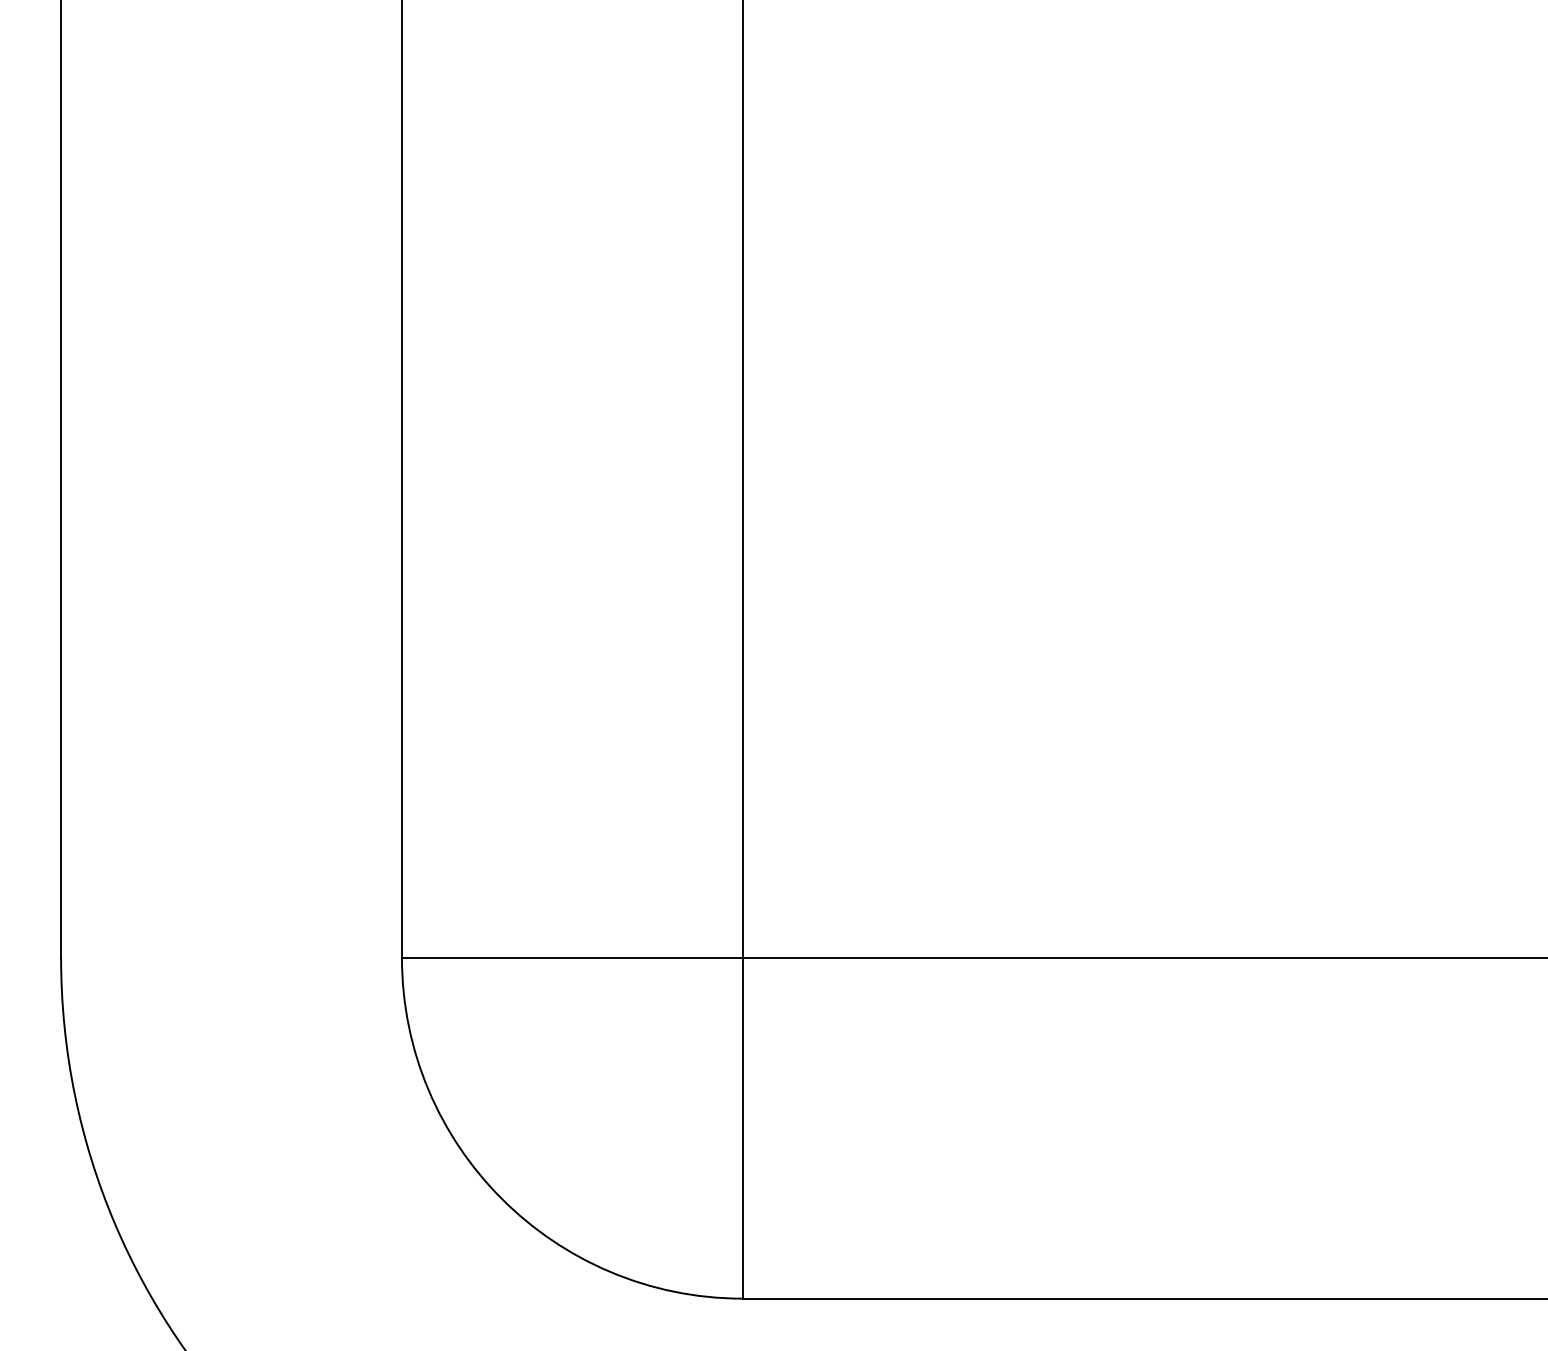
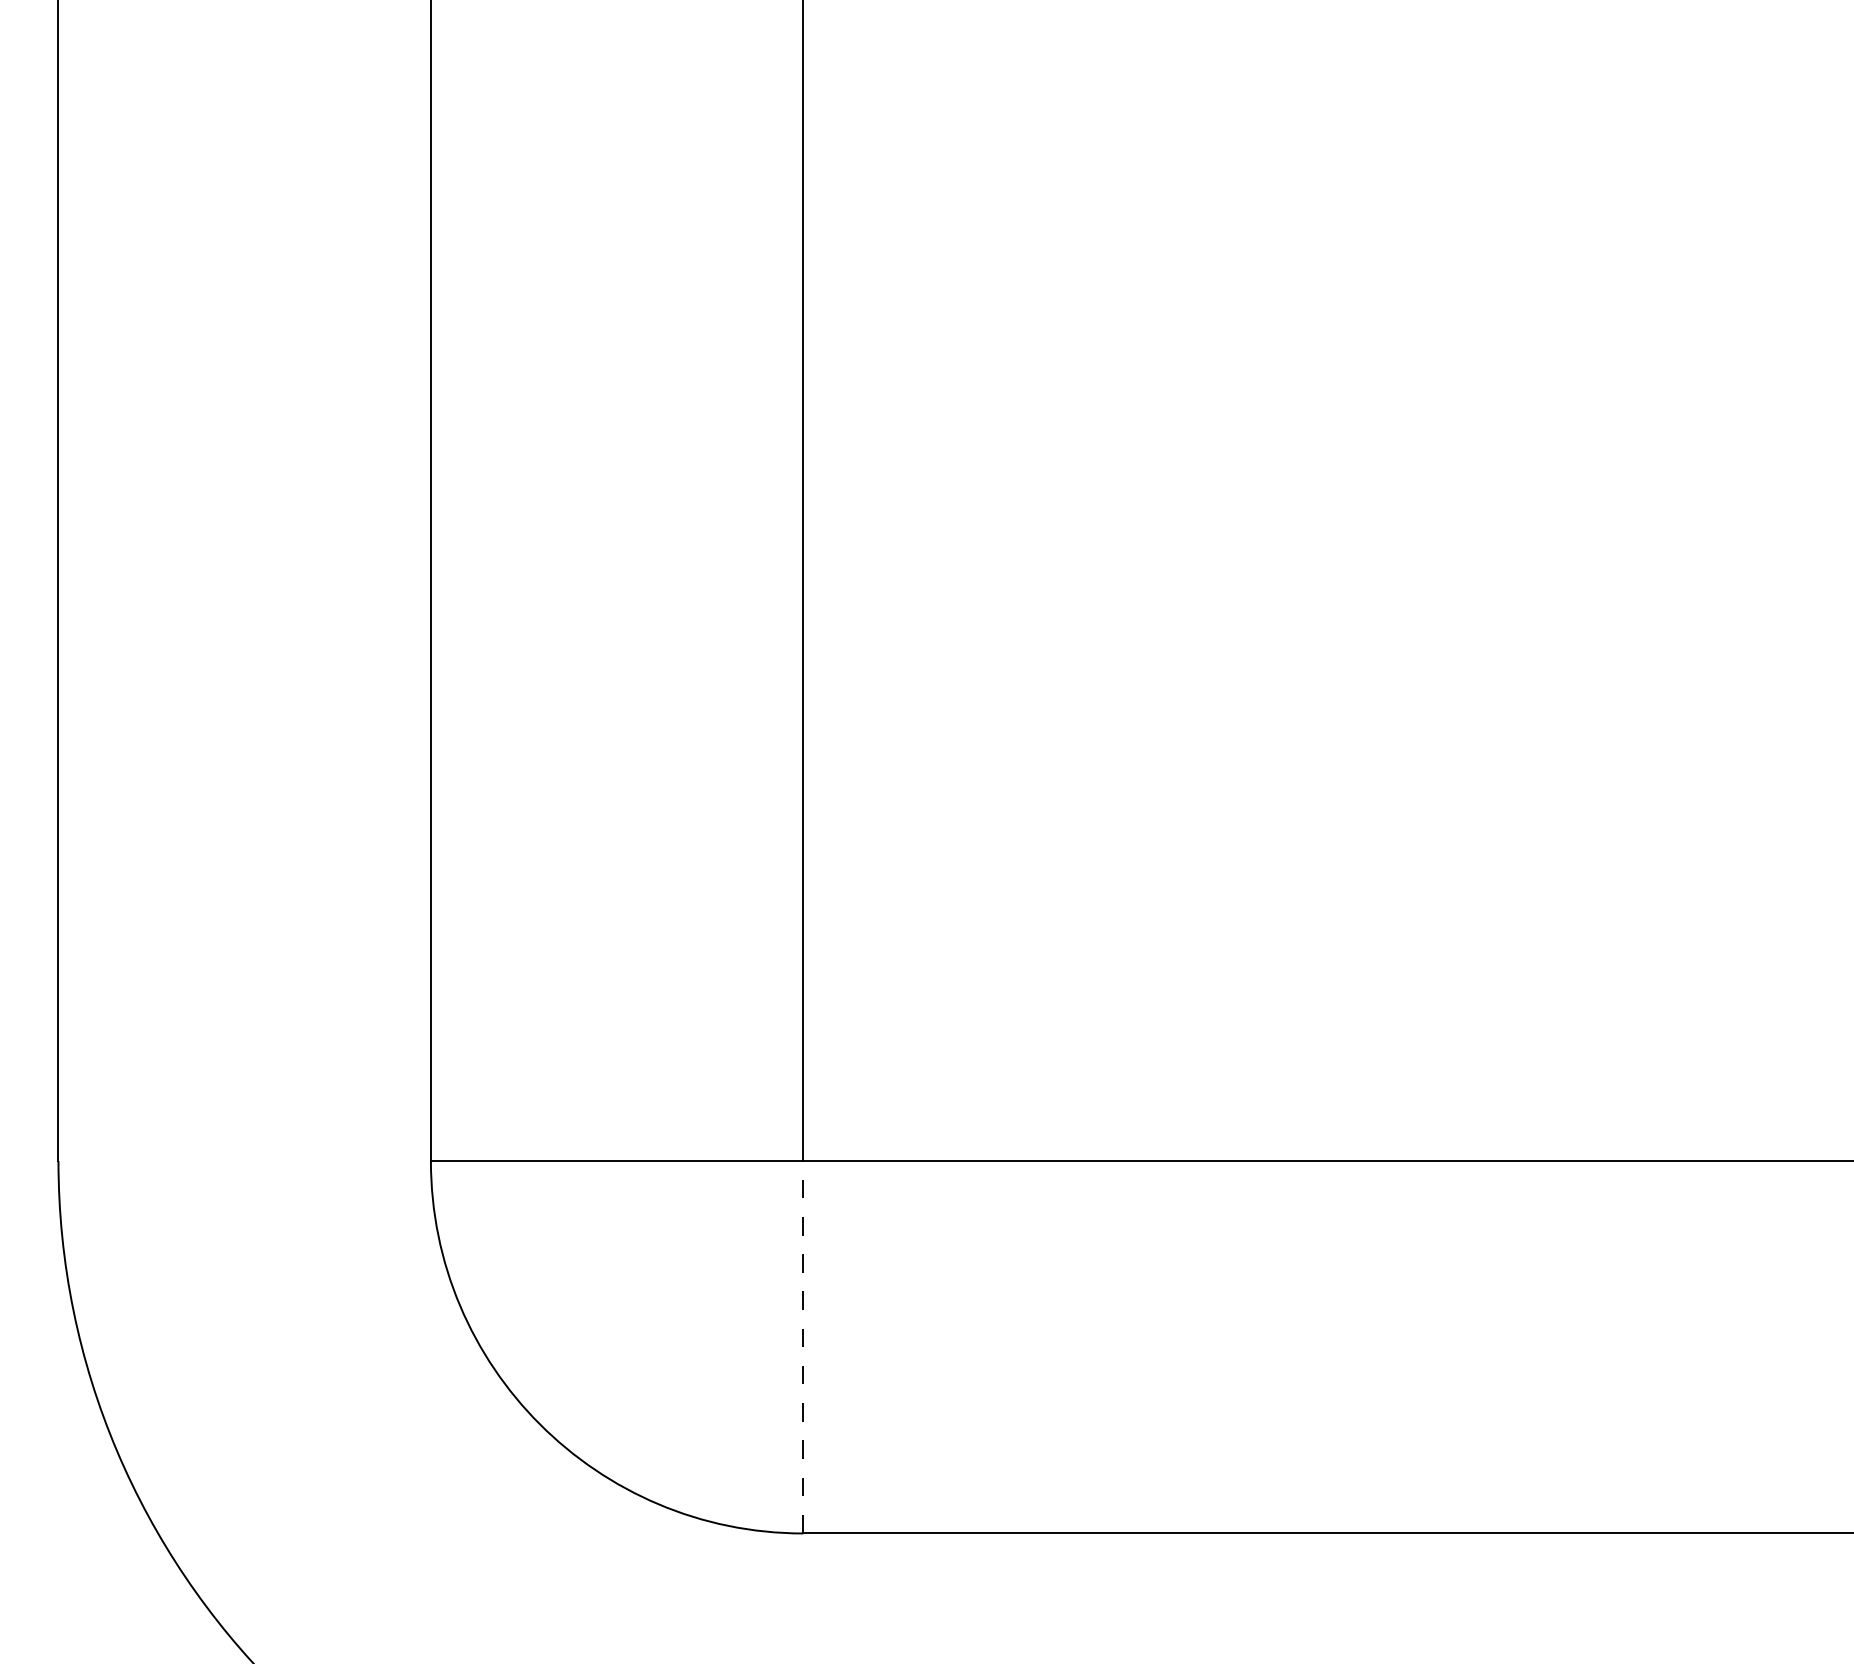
line: (742, 1127) -> (803, 1346), solid -> dashed

